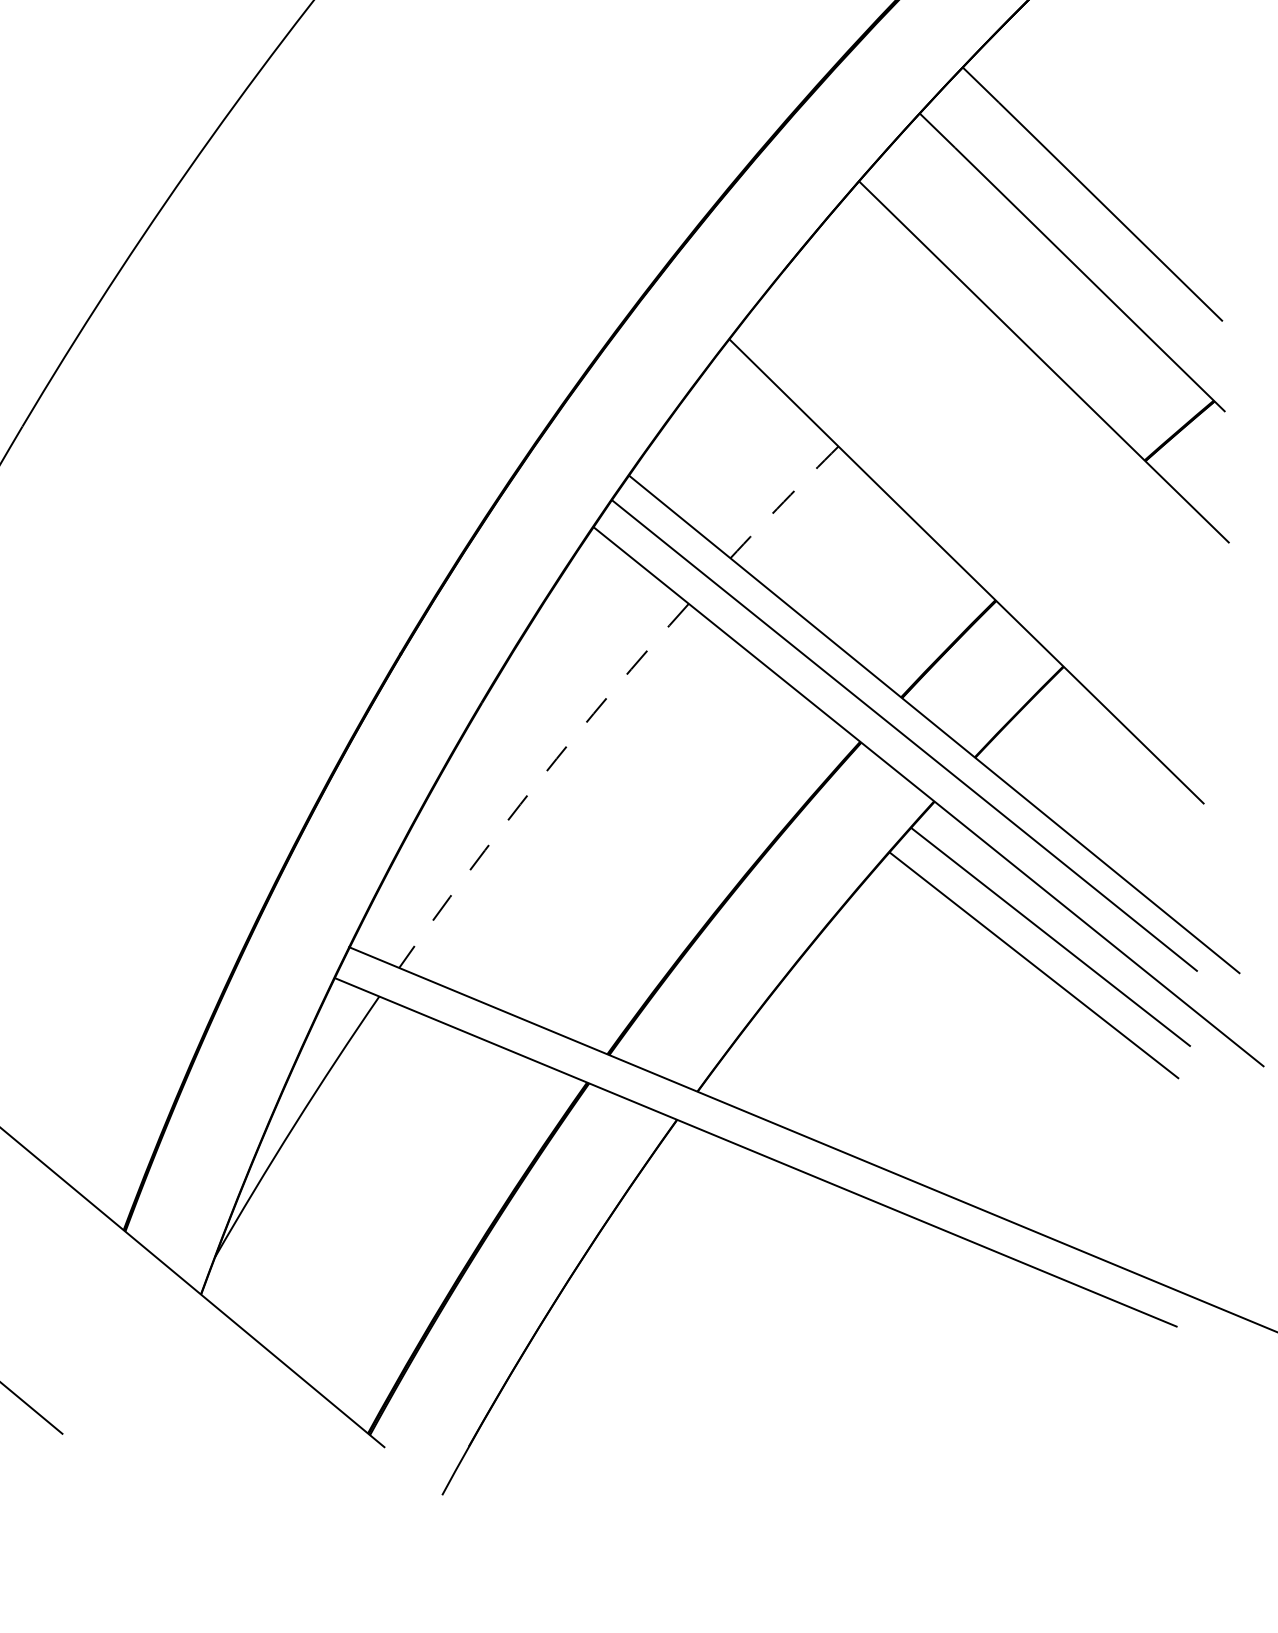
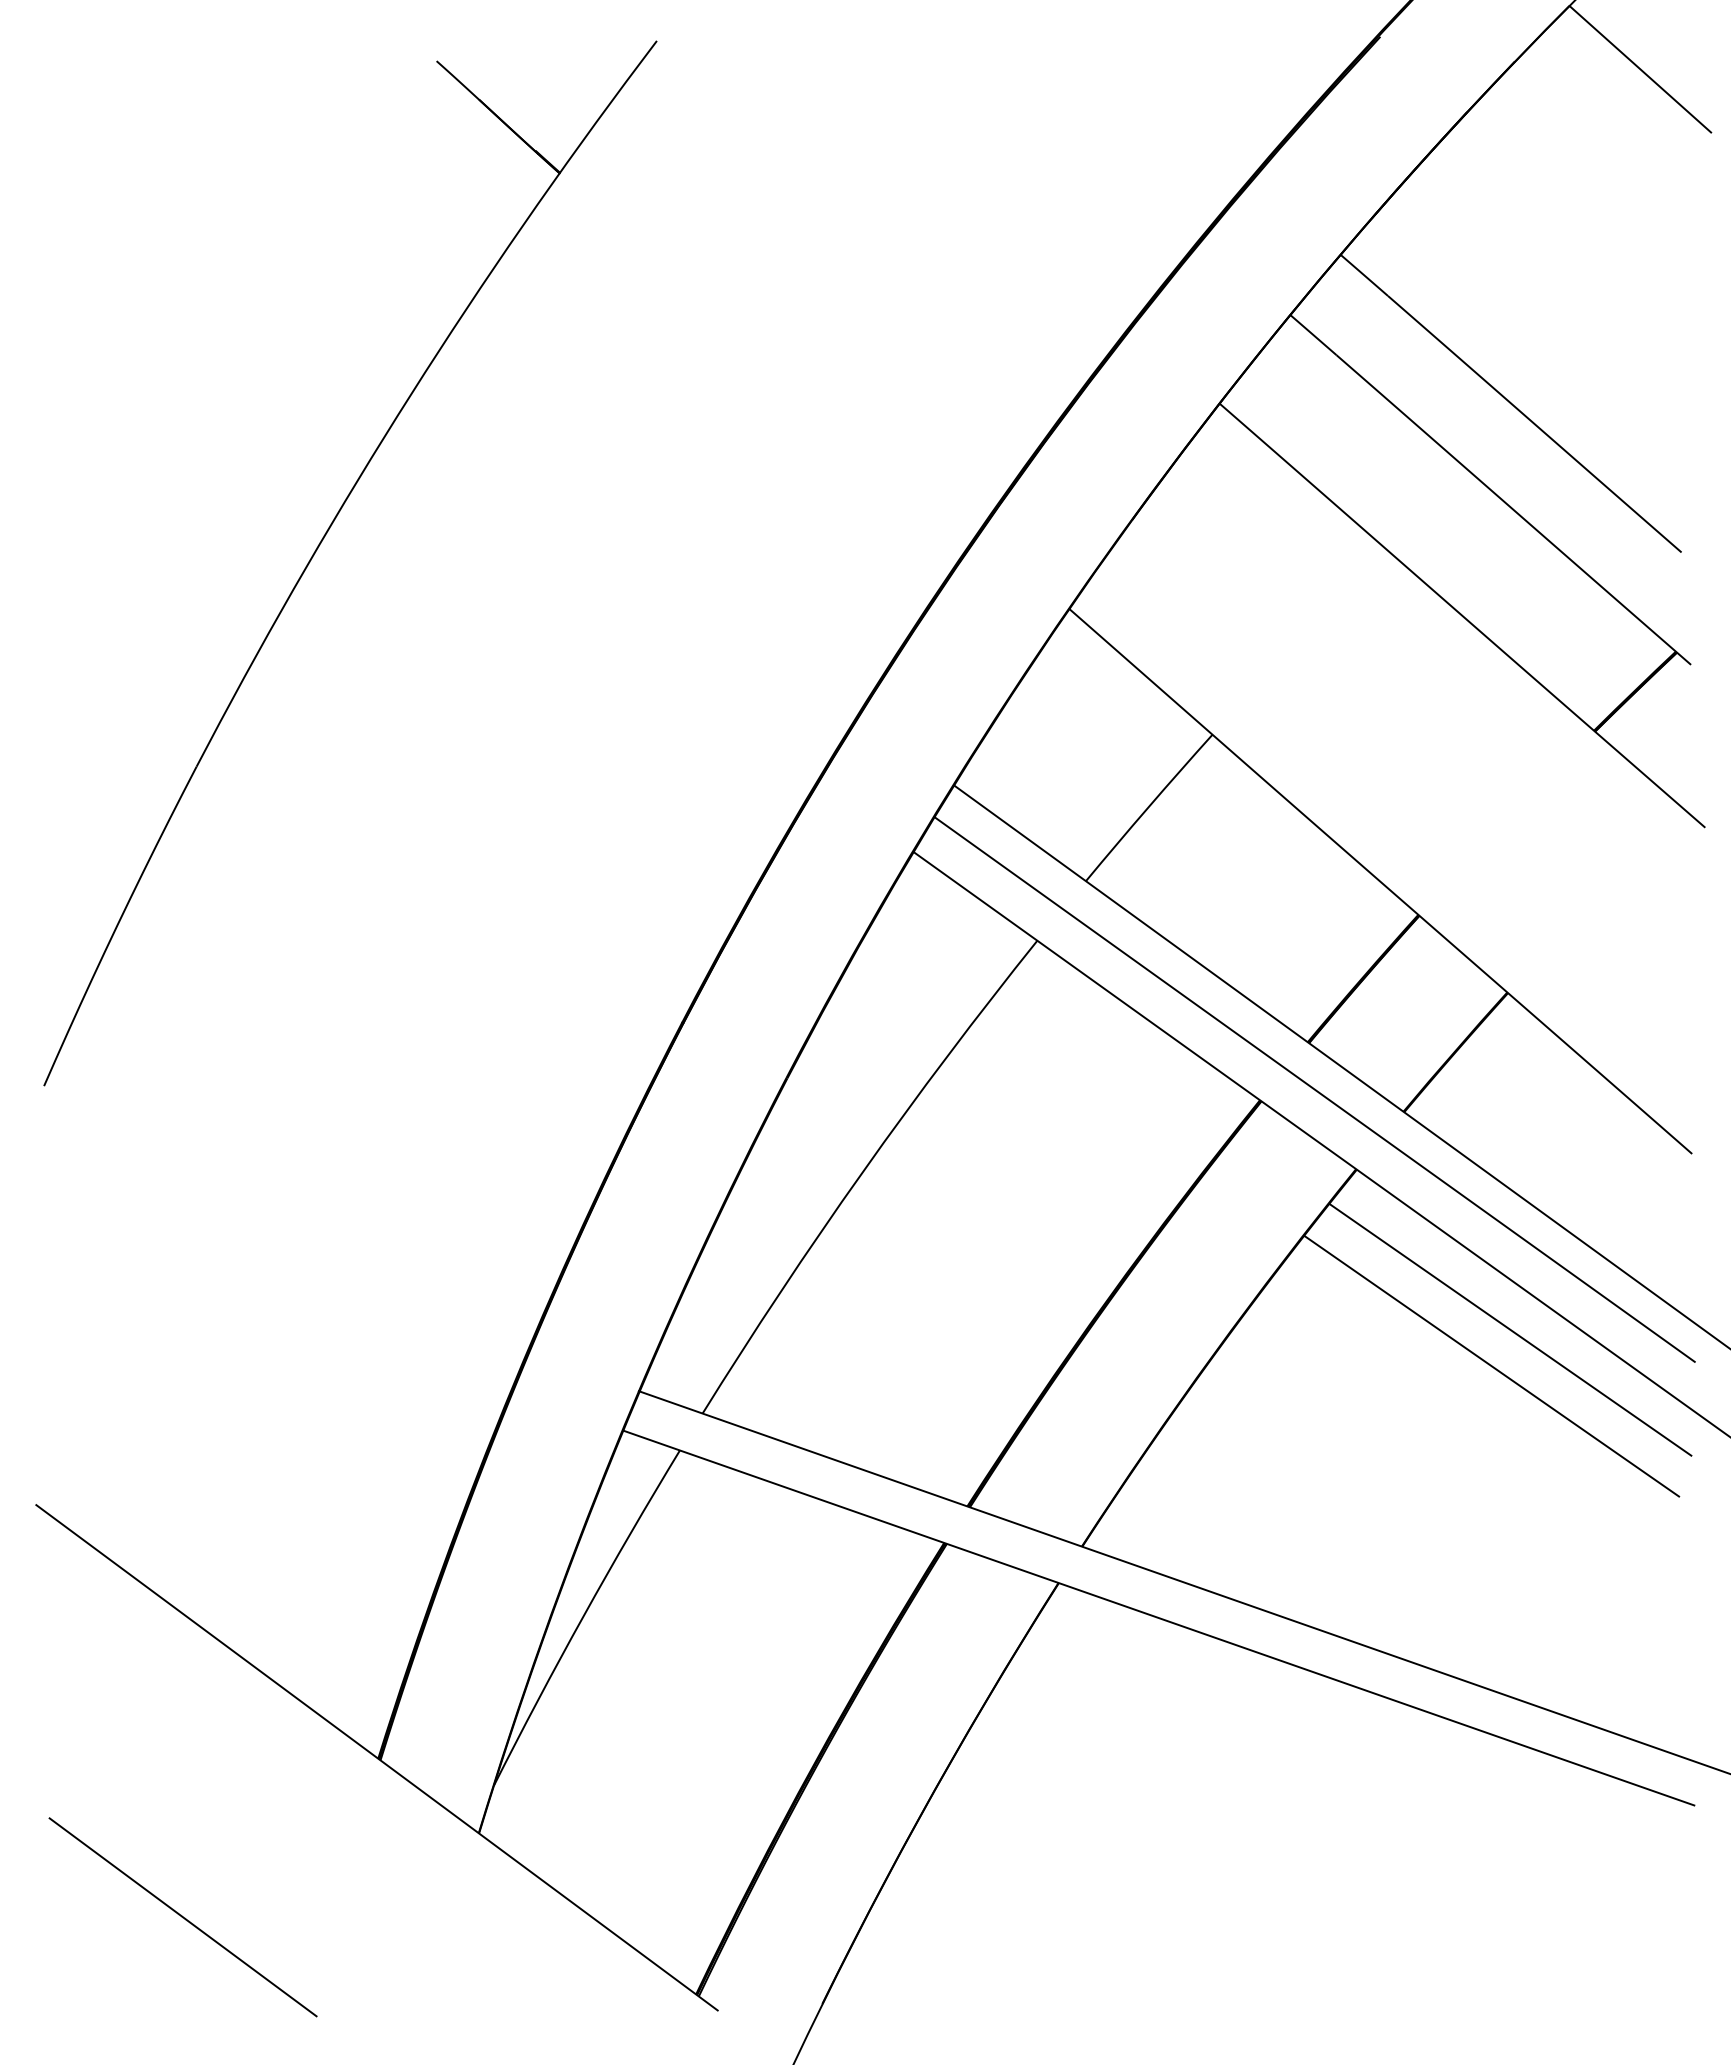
arc: (783, 501) -> (1148, 807), dashed -> solid
arc: (538, 781) -> (862, 1172), dashed -> solid

